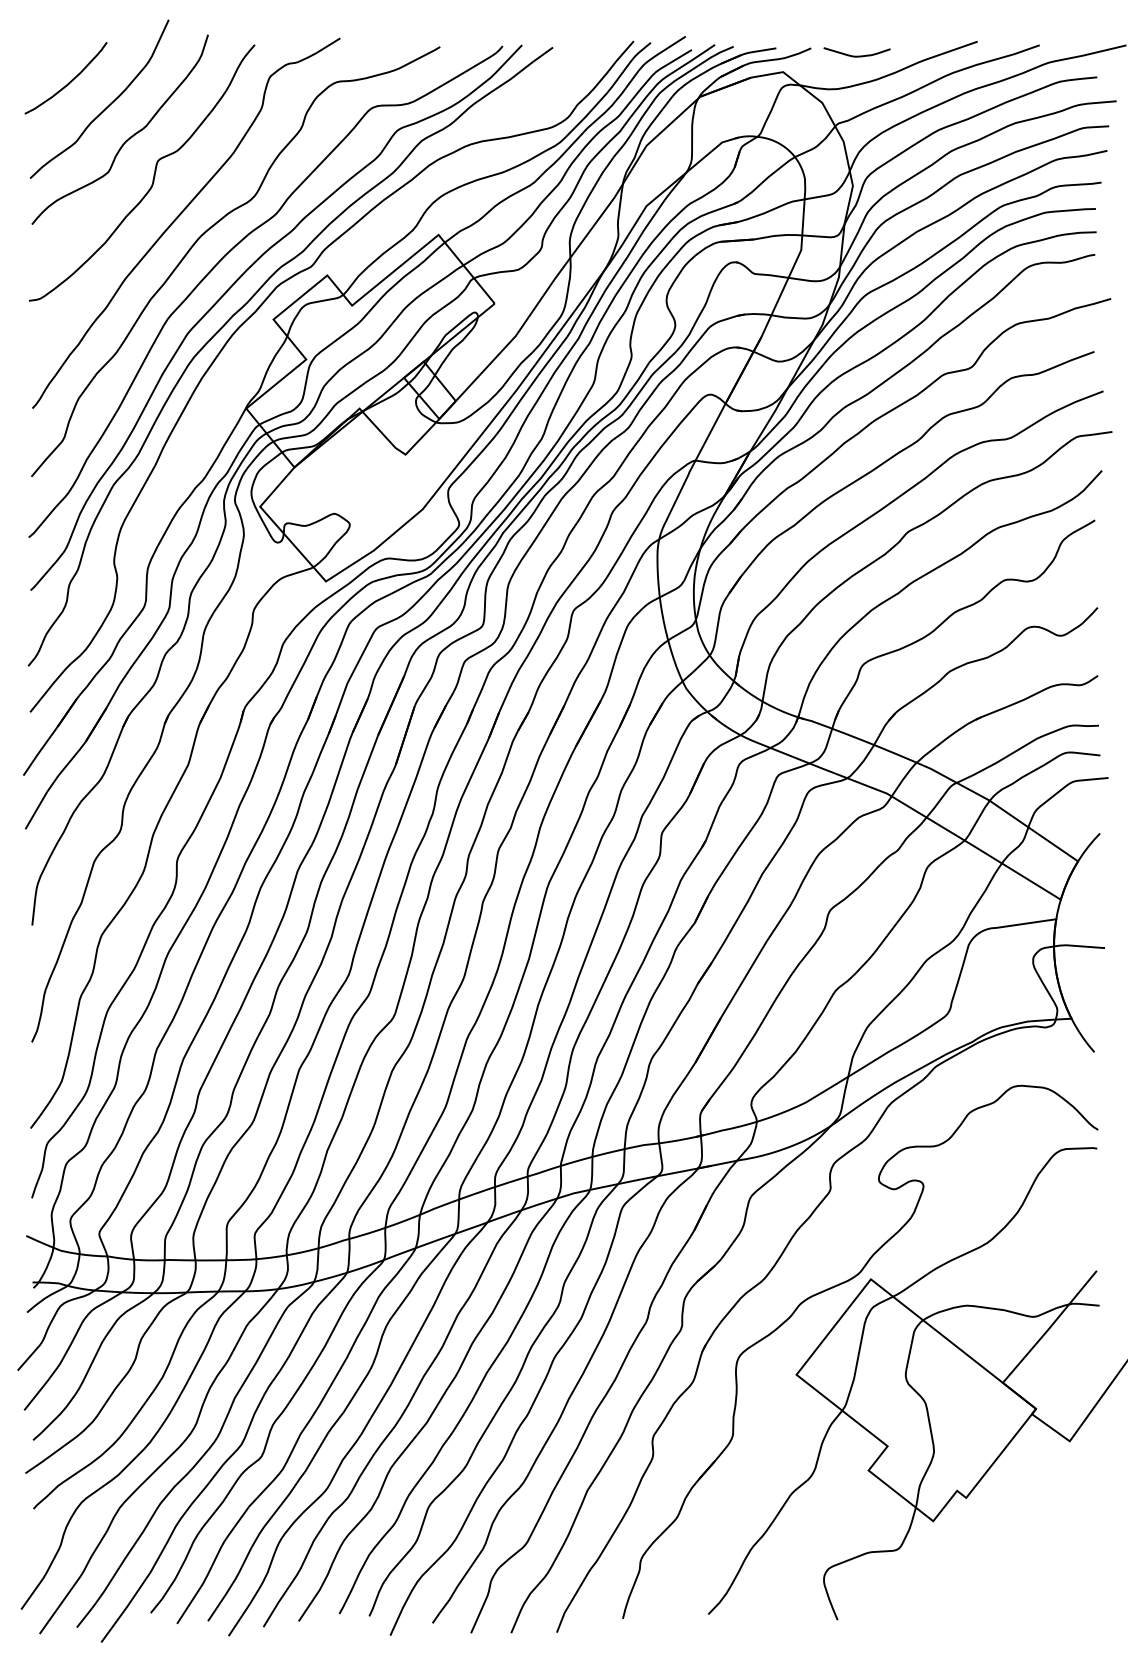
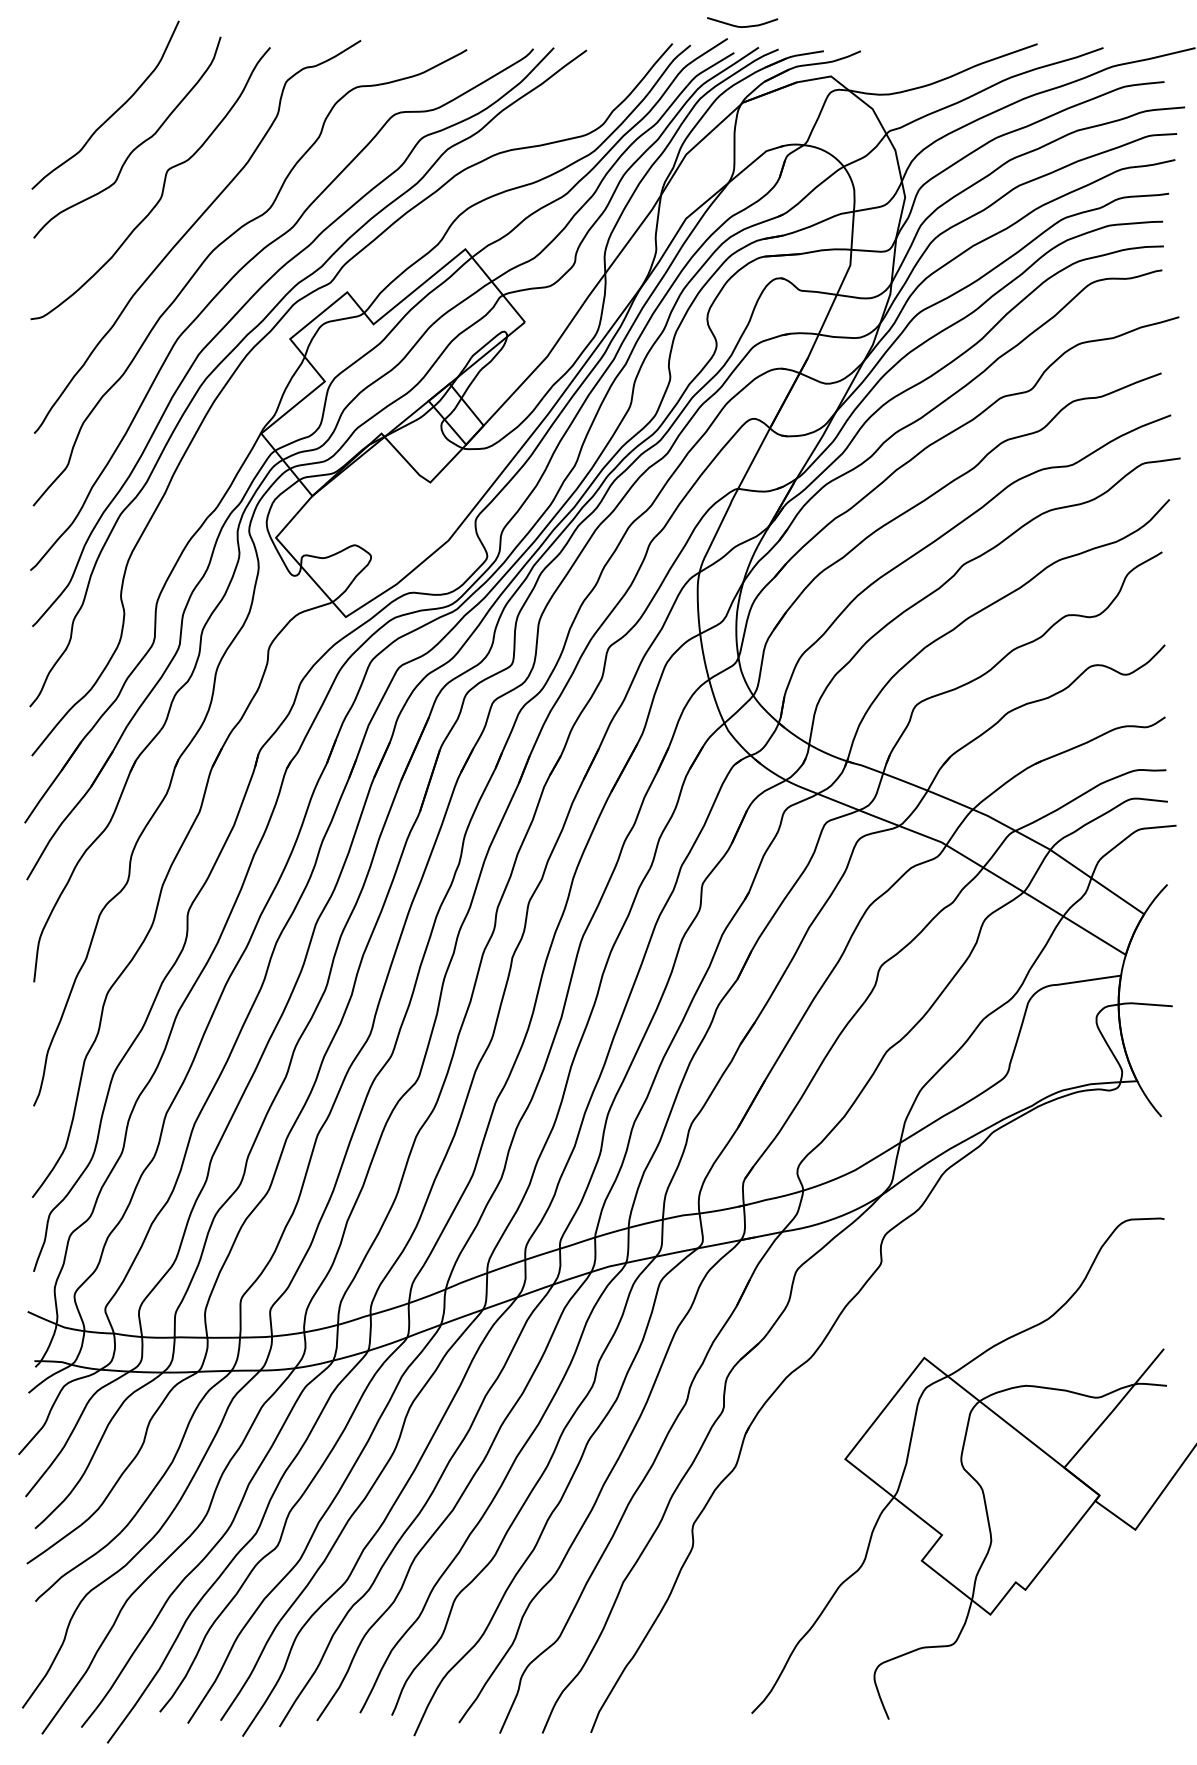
curve: (856, 56) -> (742, 26), moved
curve: (69, 81) -> (73, 86), removed
part: (833, 1288) -> (884, 1367), removed

